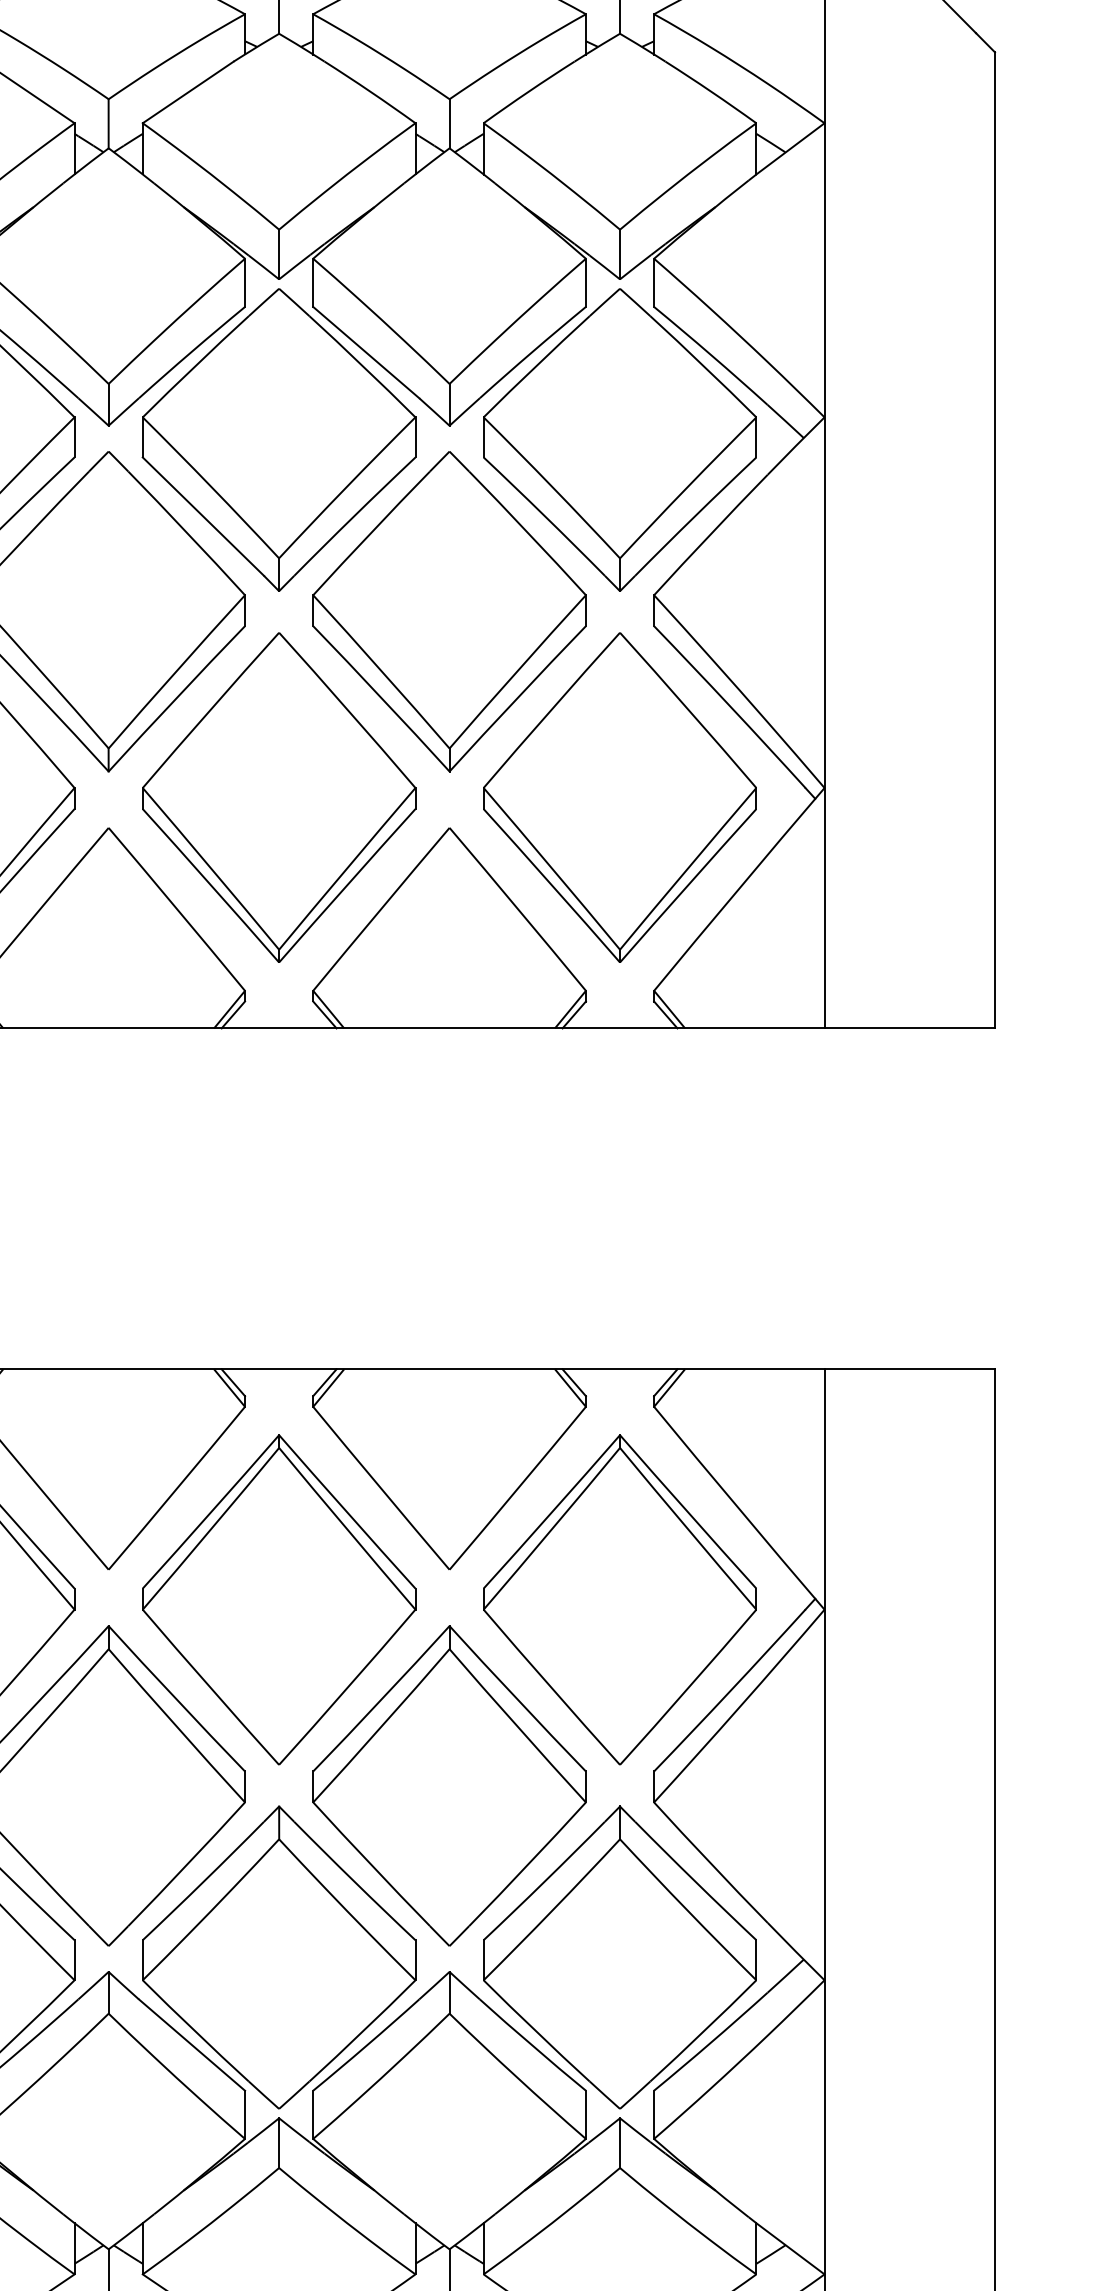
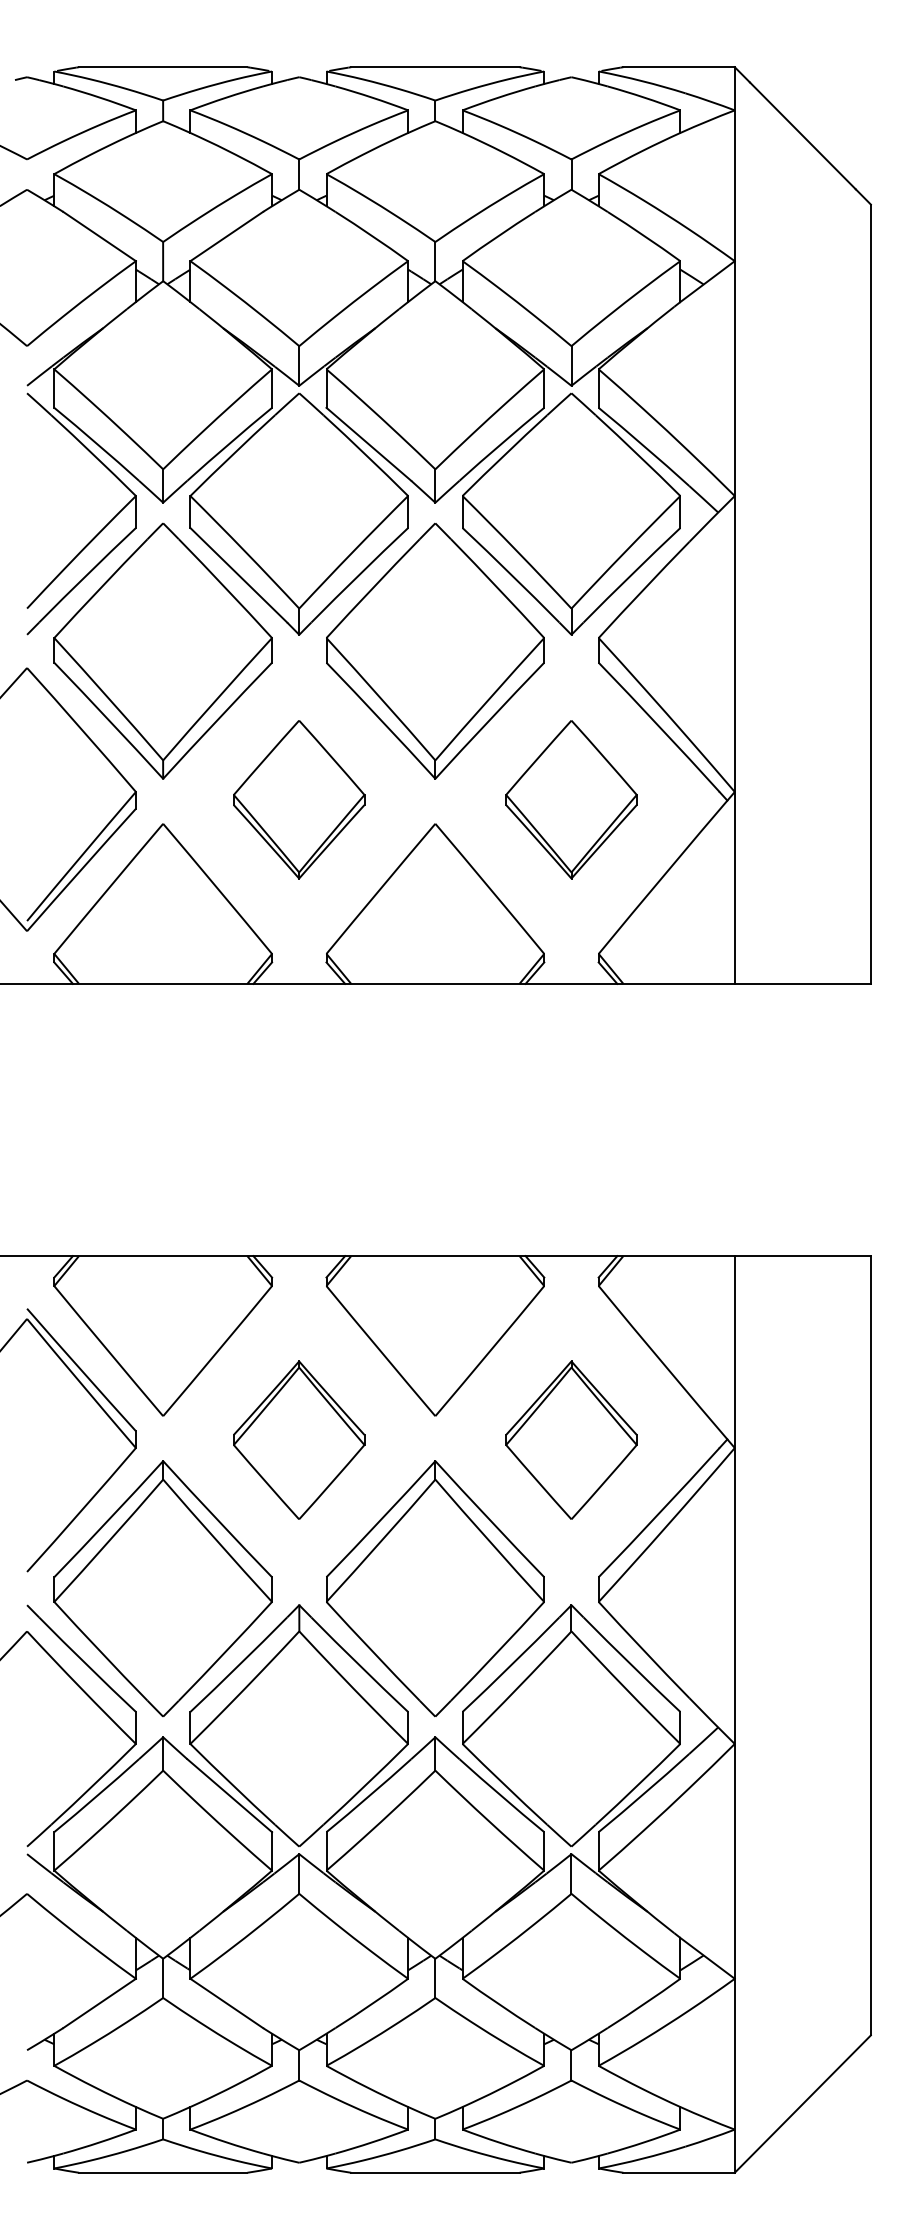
part: (278, 797) -> (298, 799), size x0.6
part: (620, 797) -> (571, 799), size x0.6
part: (278, 1600) -> (298, 1440), size x0.6
part: (620, 1600) -> (571, 1440), size x0.6

